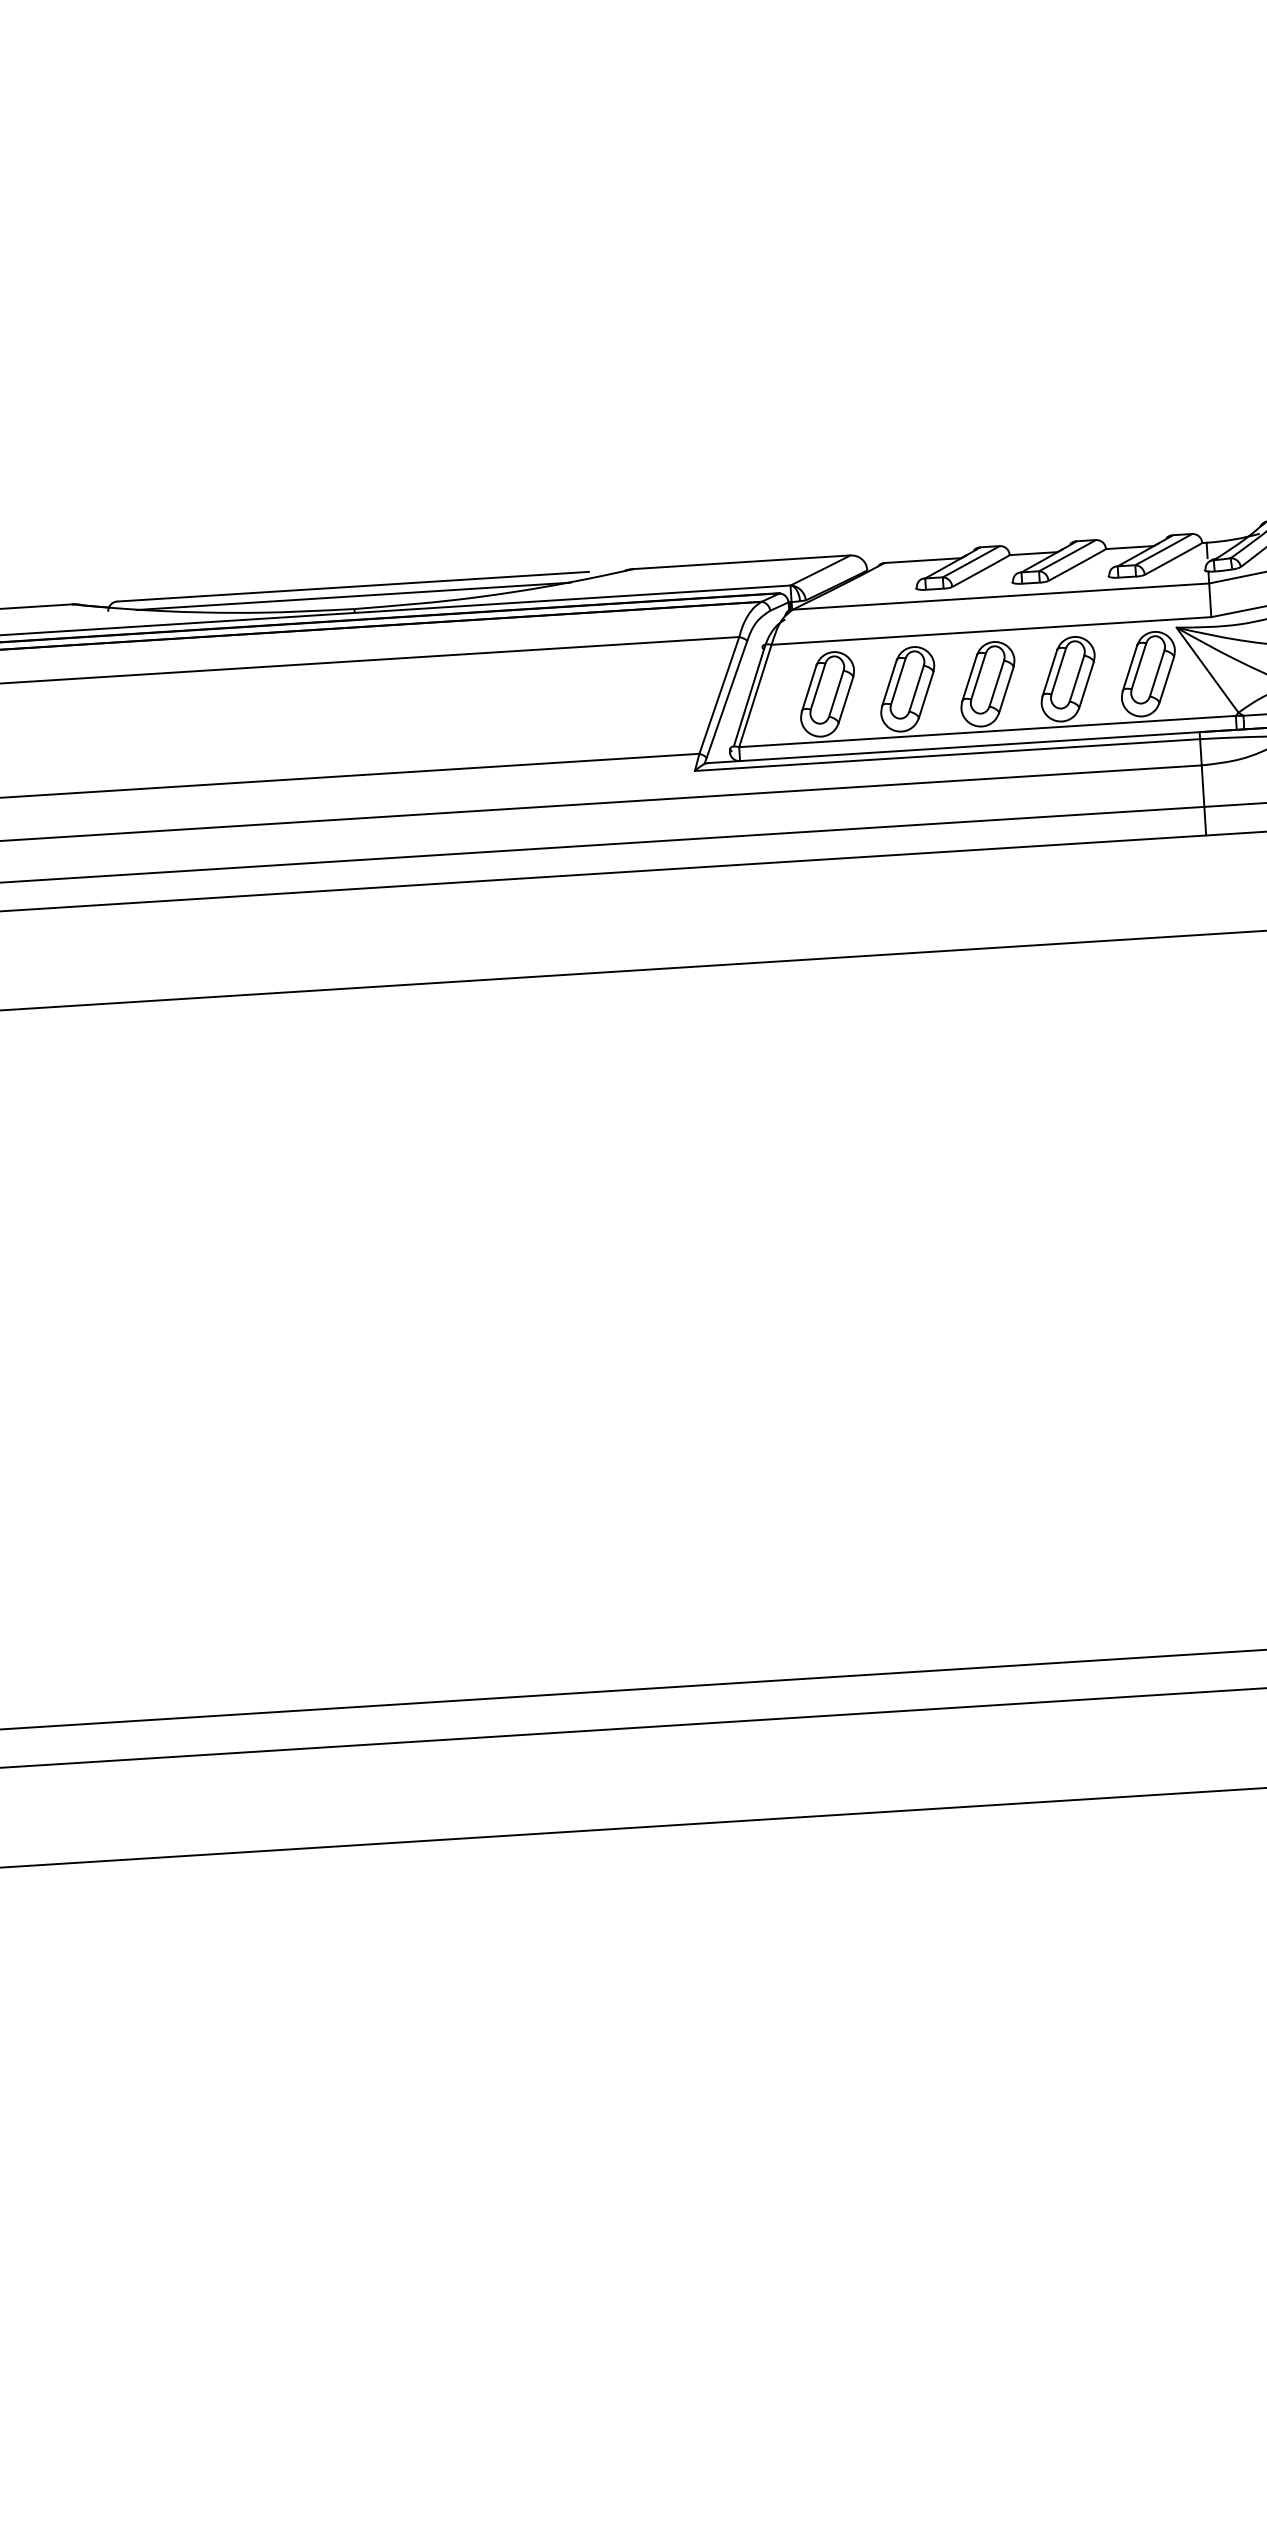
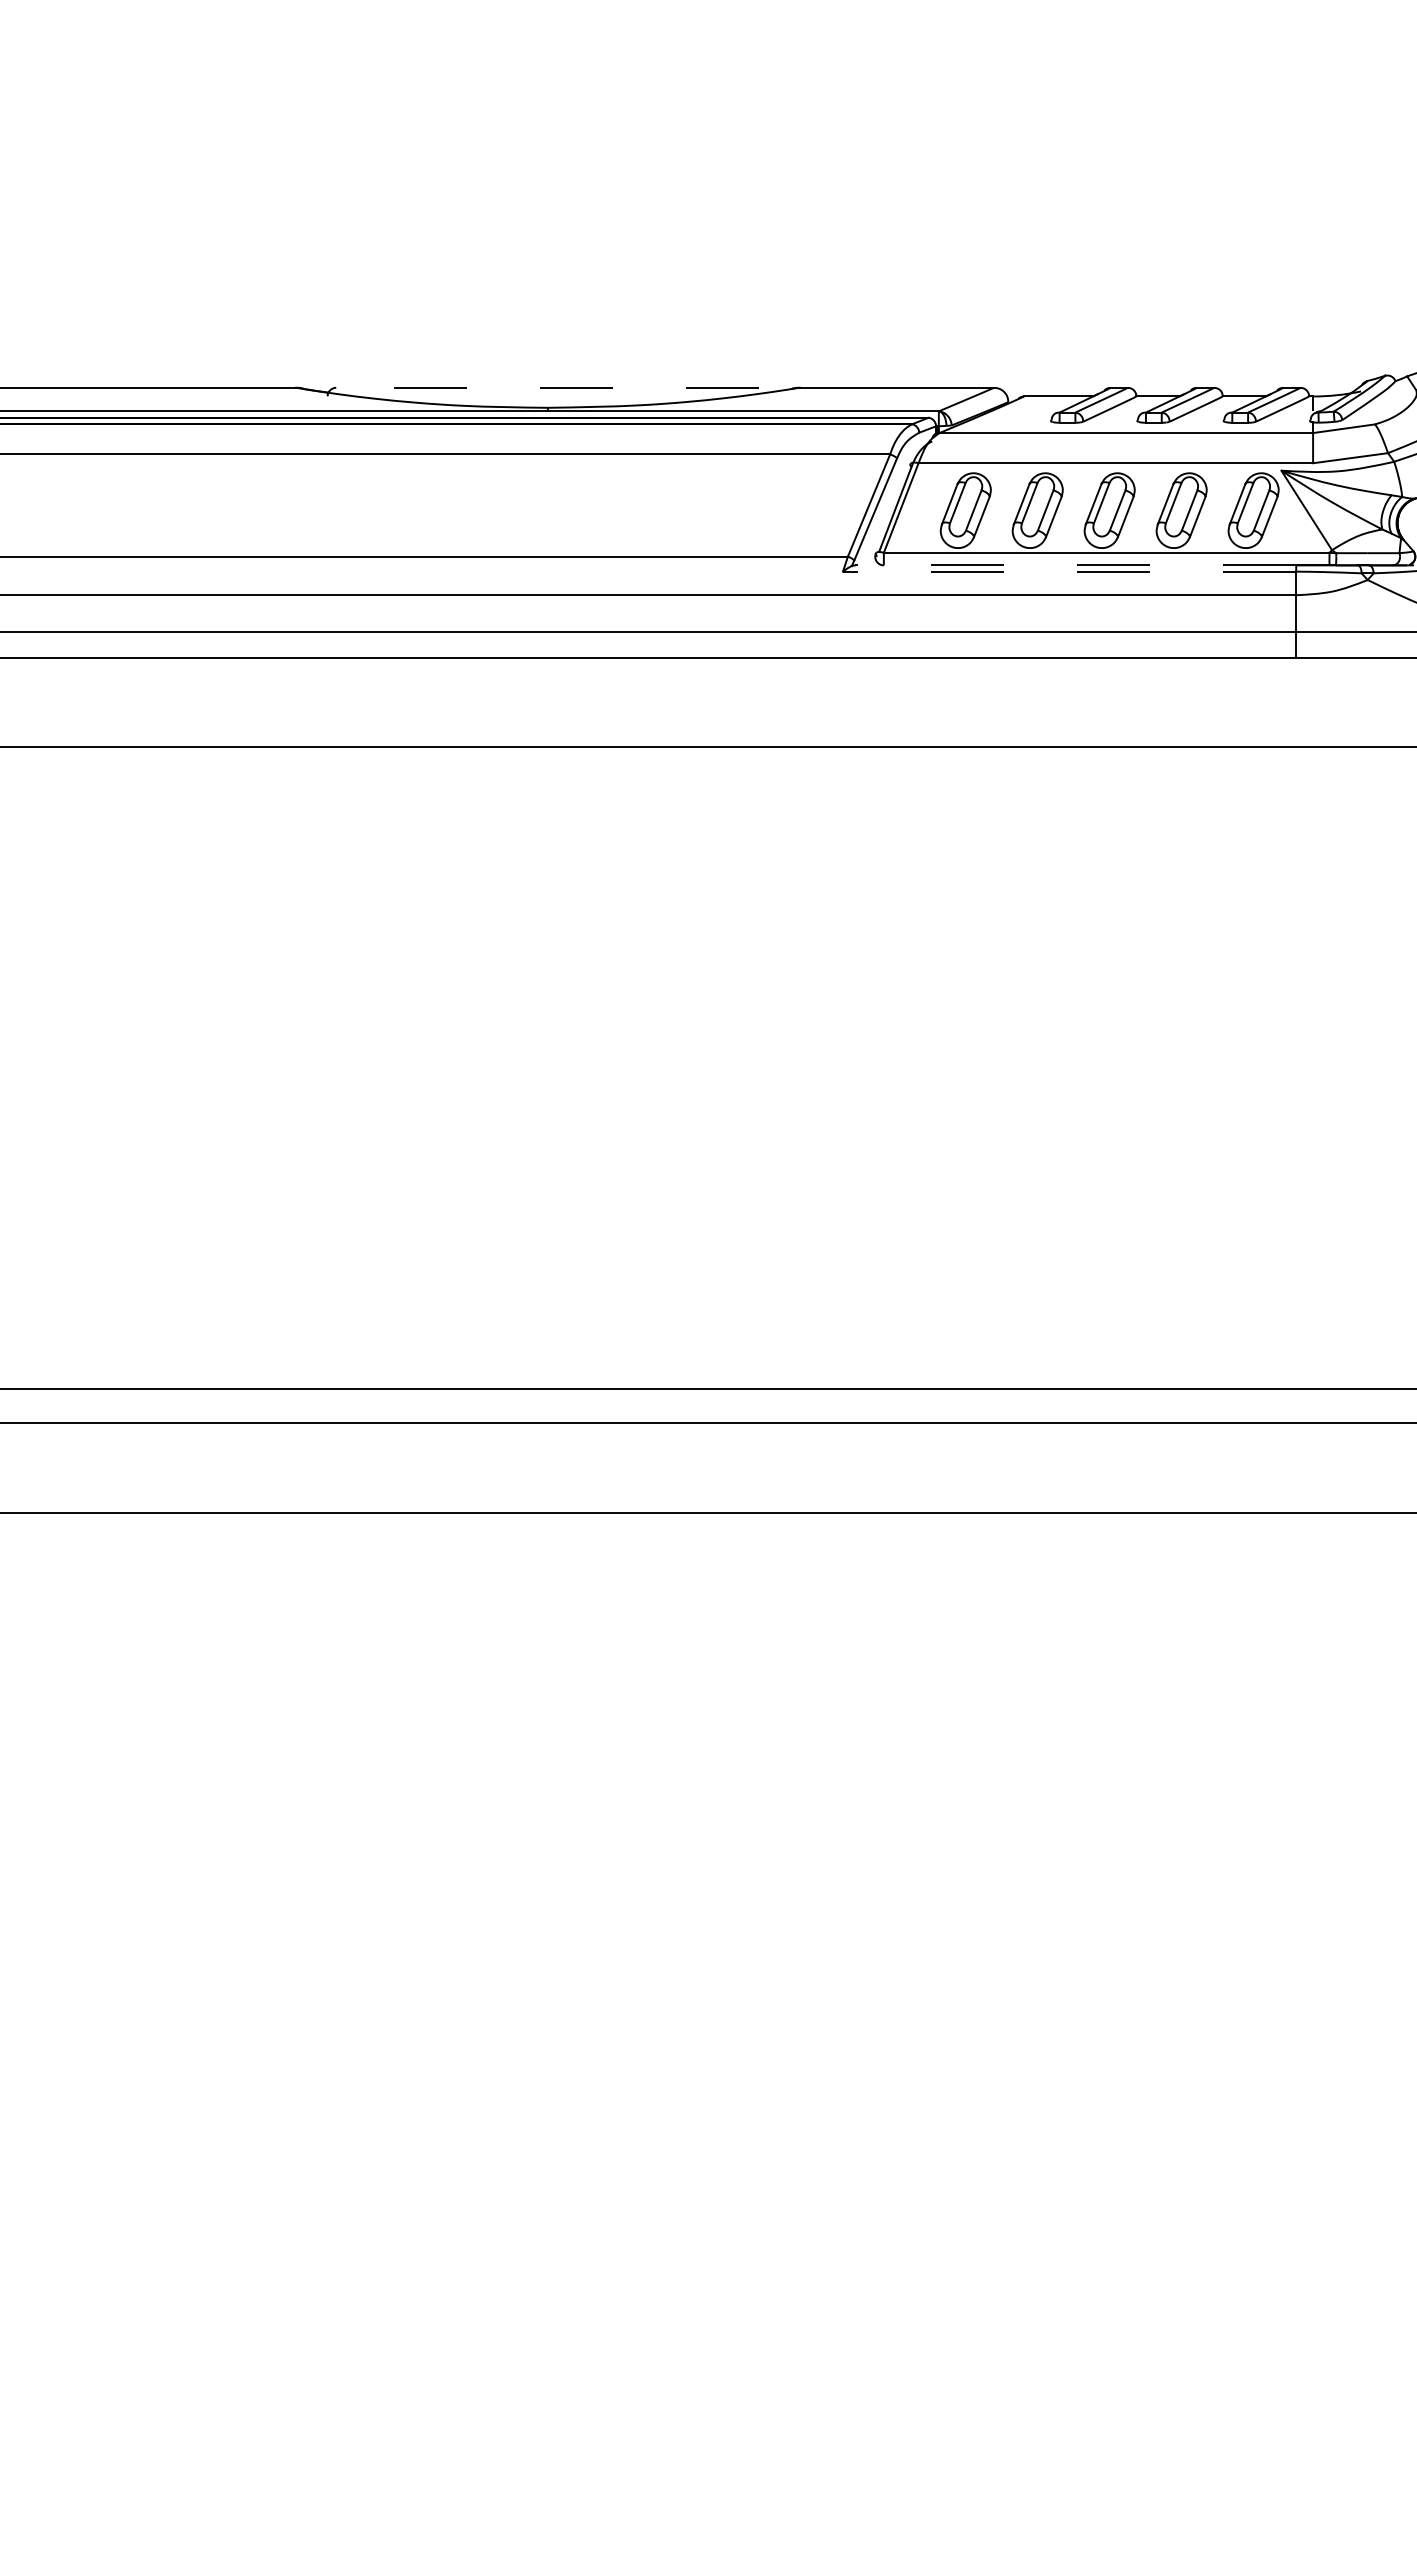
line: (352, 586) -> (547, 387), solid -> dashed
line: (353, 596) -> (547, 396), removed
line: (953, 747) -> (1075, 565), solid -> dashed
line: (947, 754) -> (1069, 571), solid -> dashed

